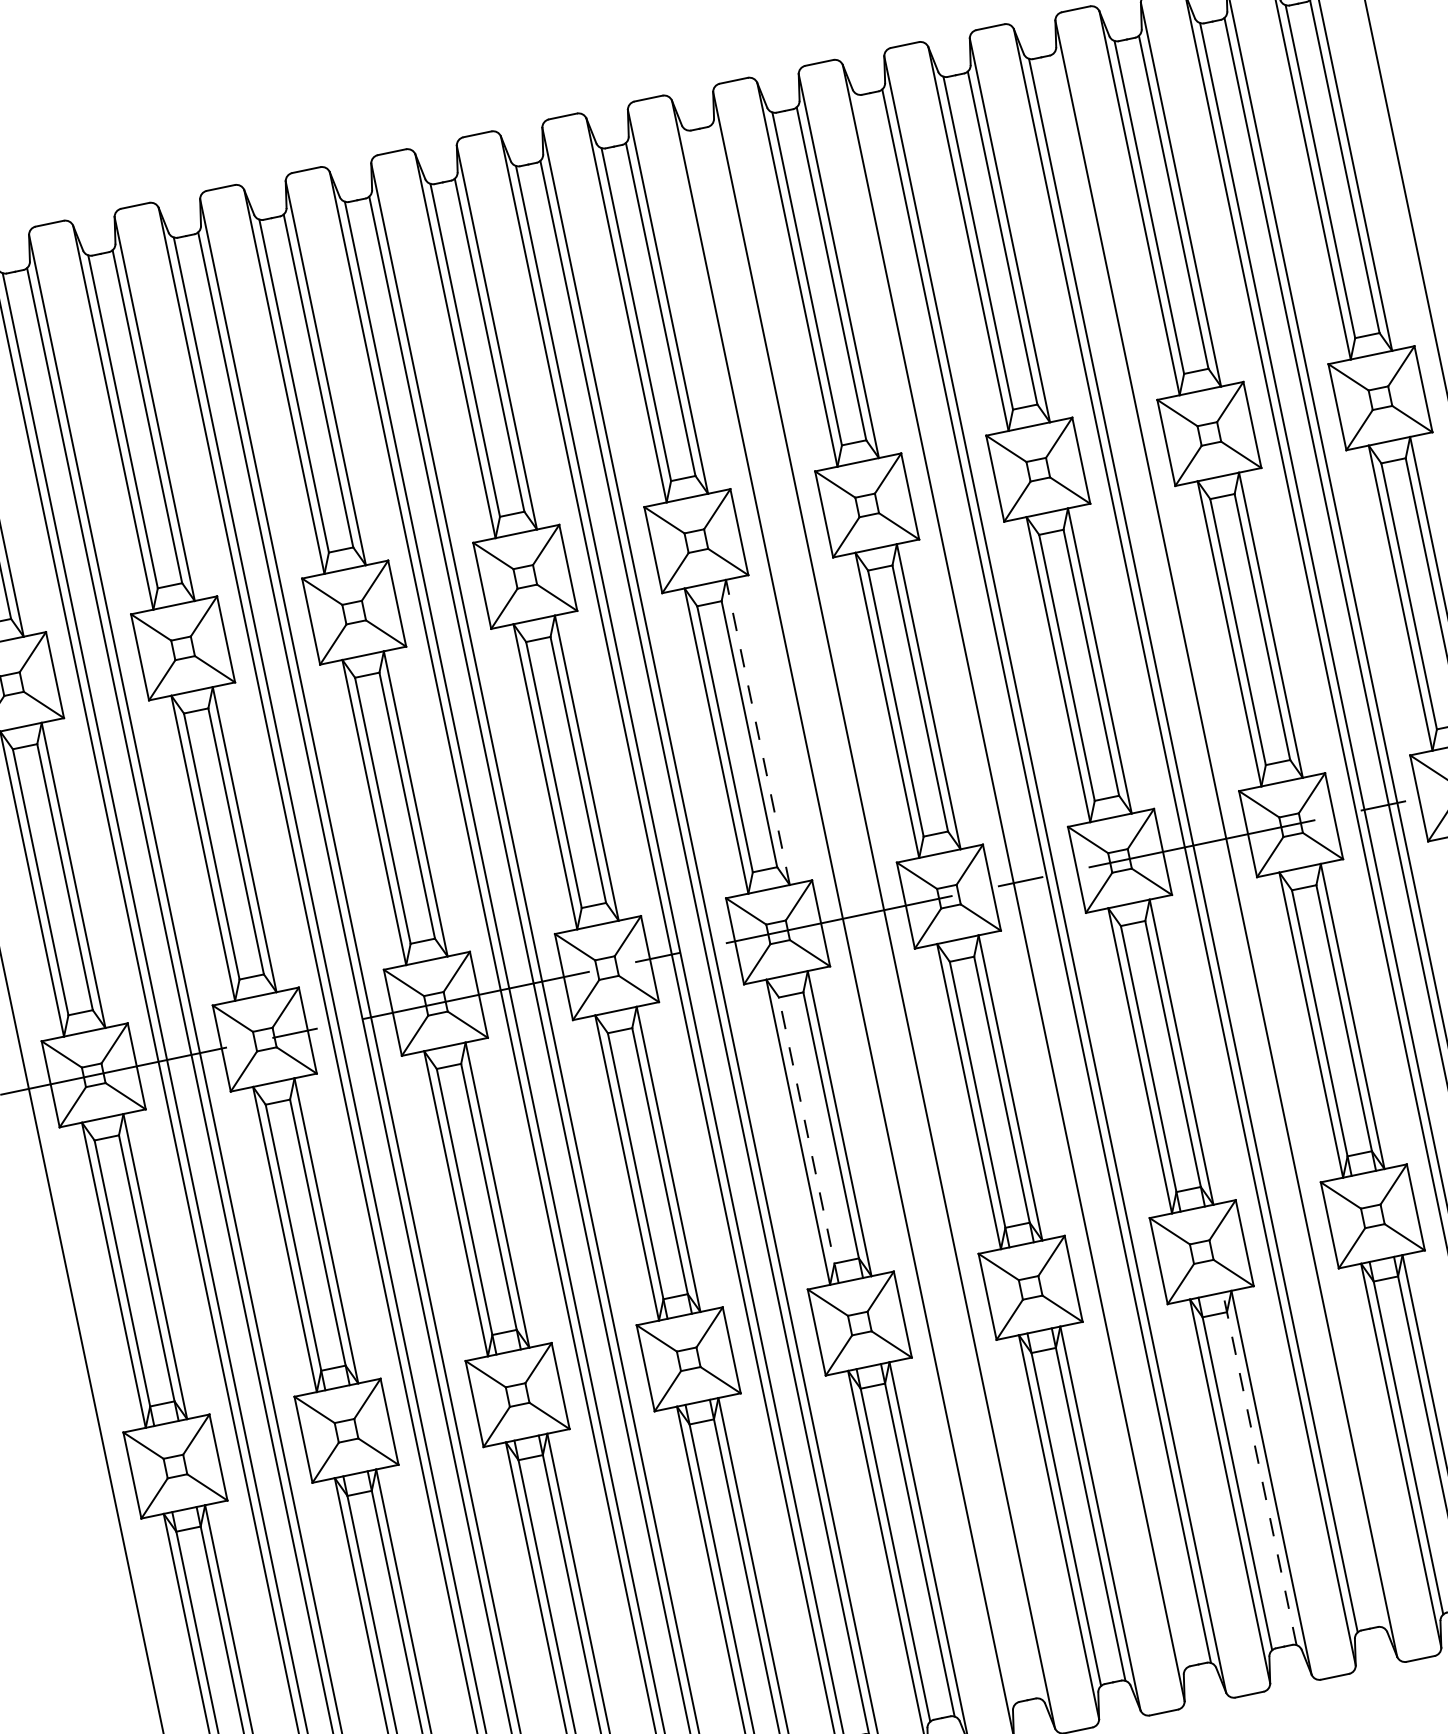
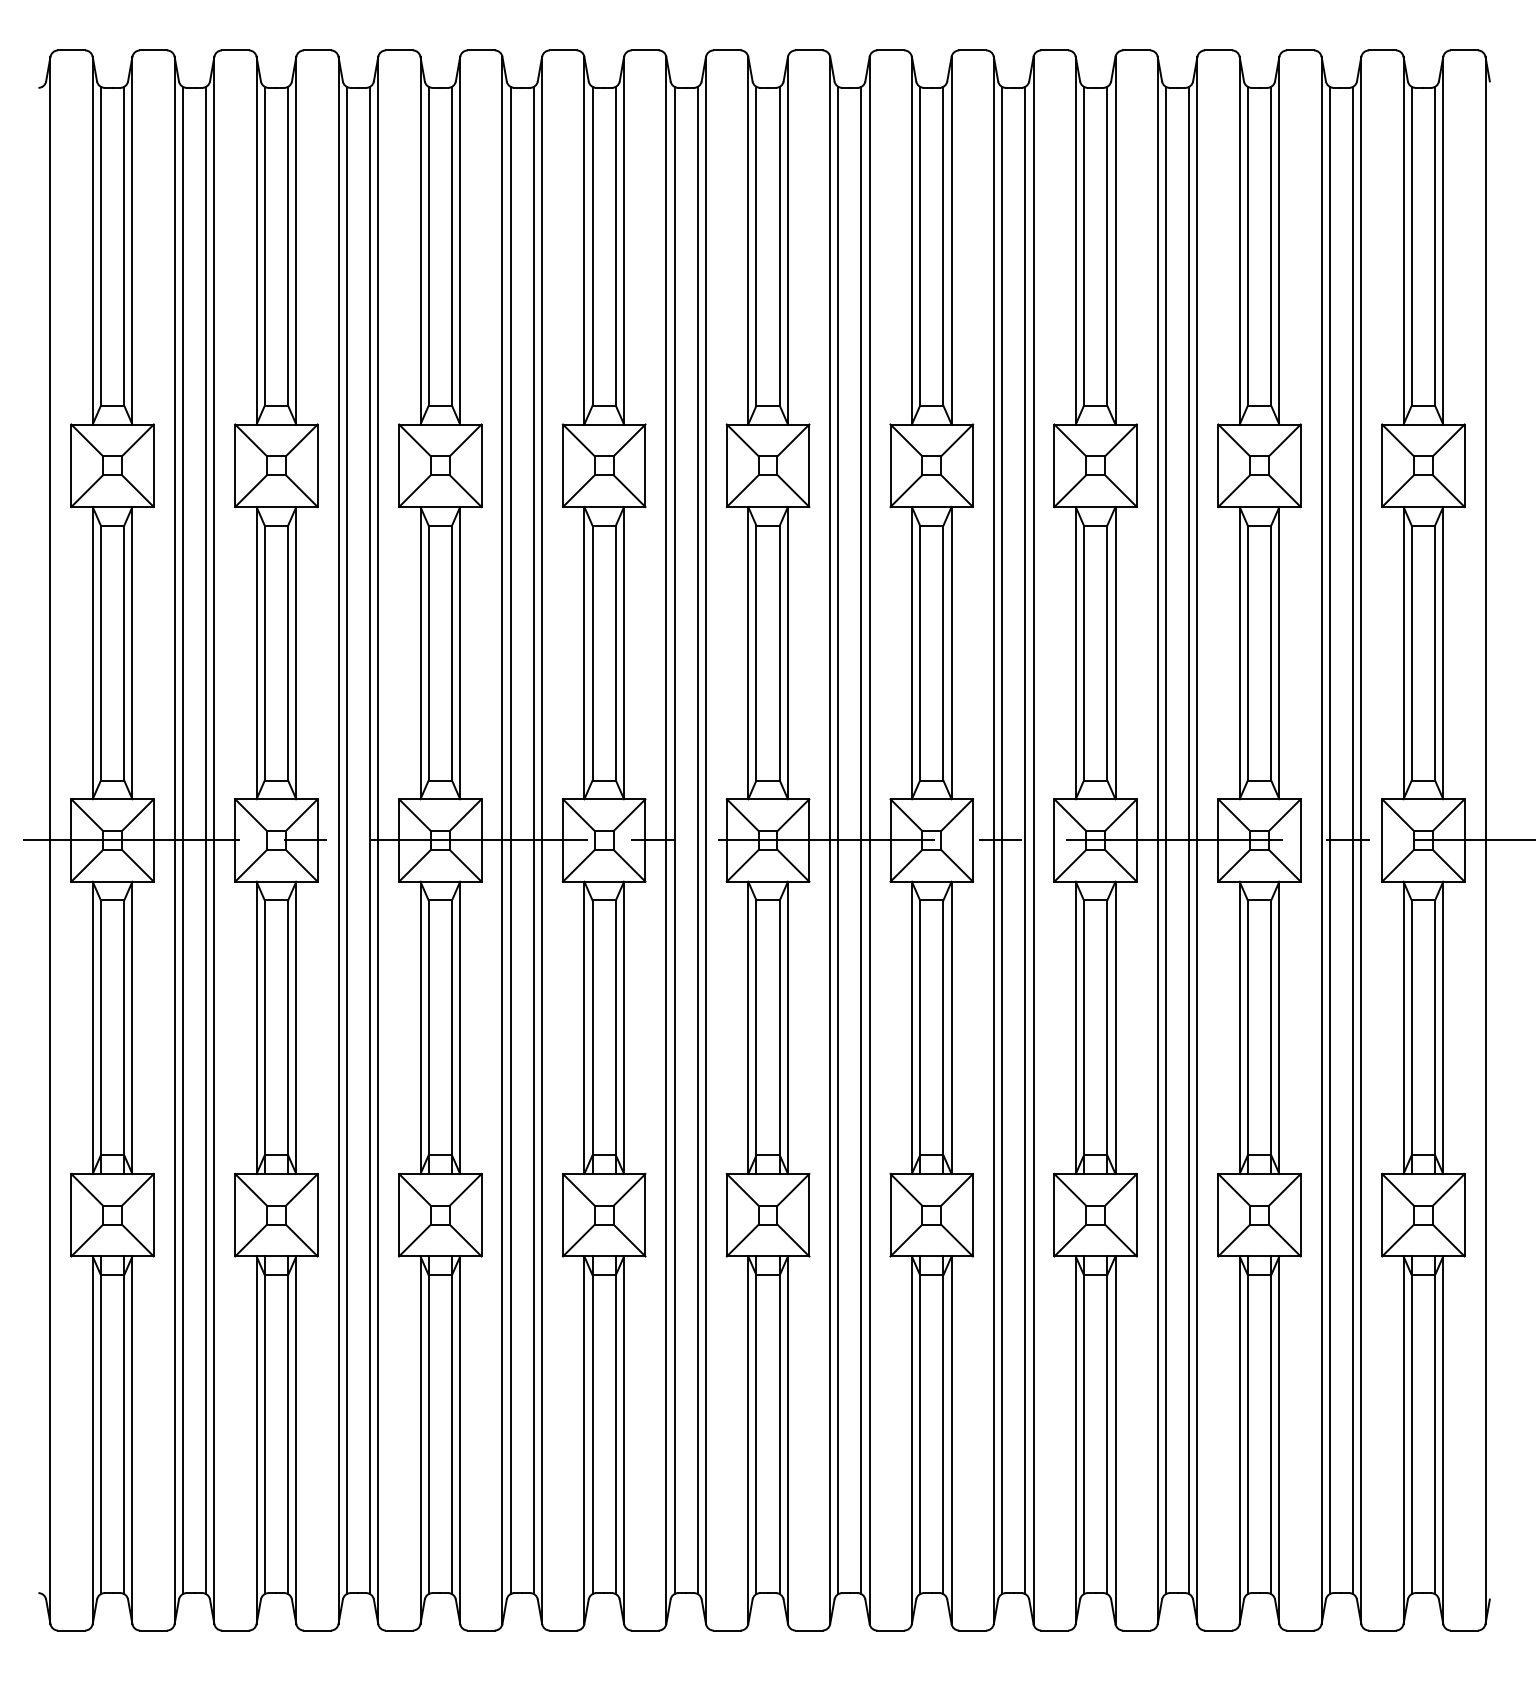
line: (757, 731) -> (787, 652), dashed -> solid
line: (1218, 840) -> (1189, 840), added
line: (1022, 881) -> (1002, 840), added
line: (875, 912) -> (861, 840), added
line: (851, 917) -> (838, 840), added
line: (808, 1140) -> (756, 1037), dashed -> solid
line: (1259, 1469) -> (1107, 1425), dashed -> solid

